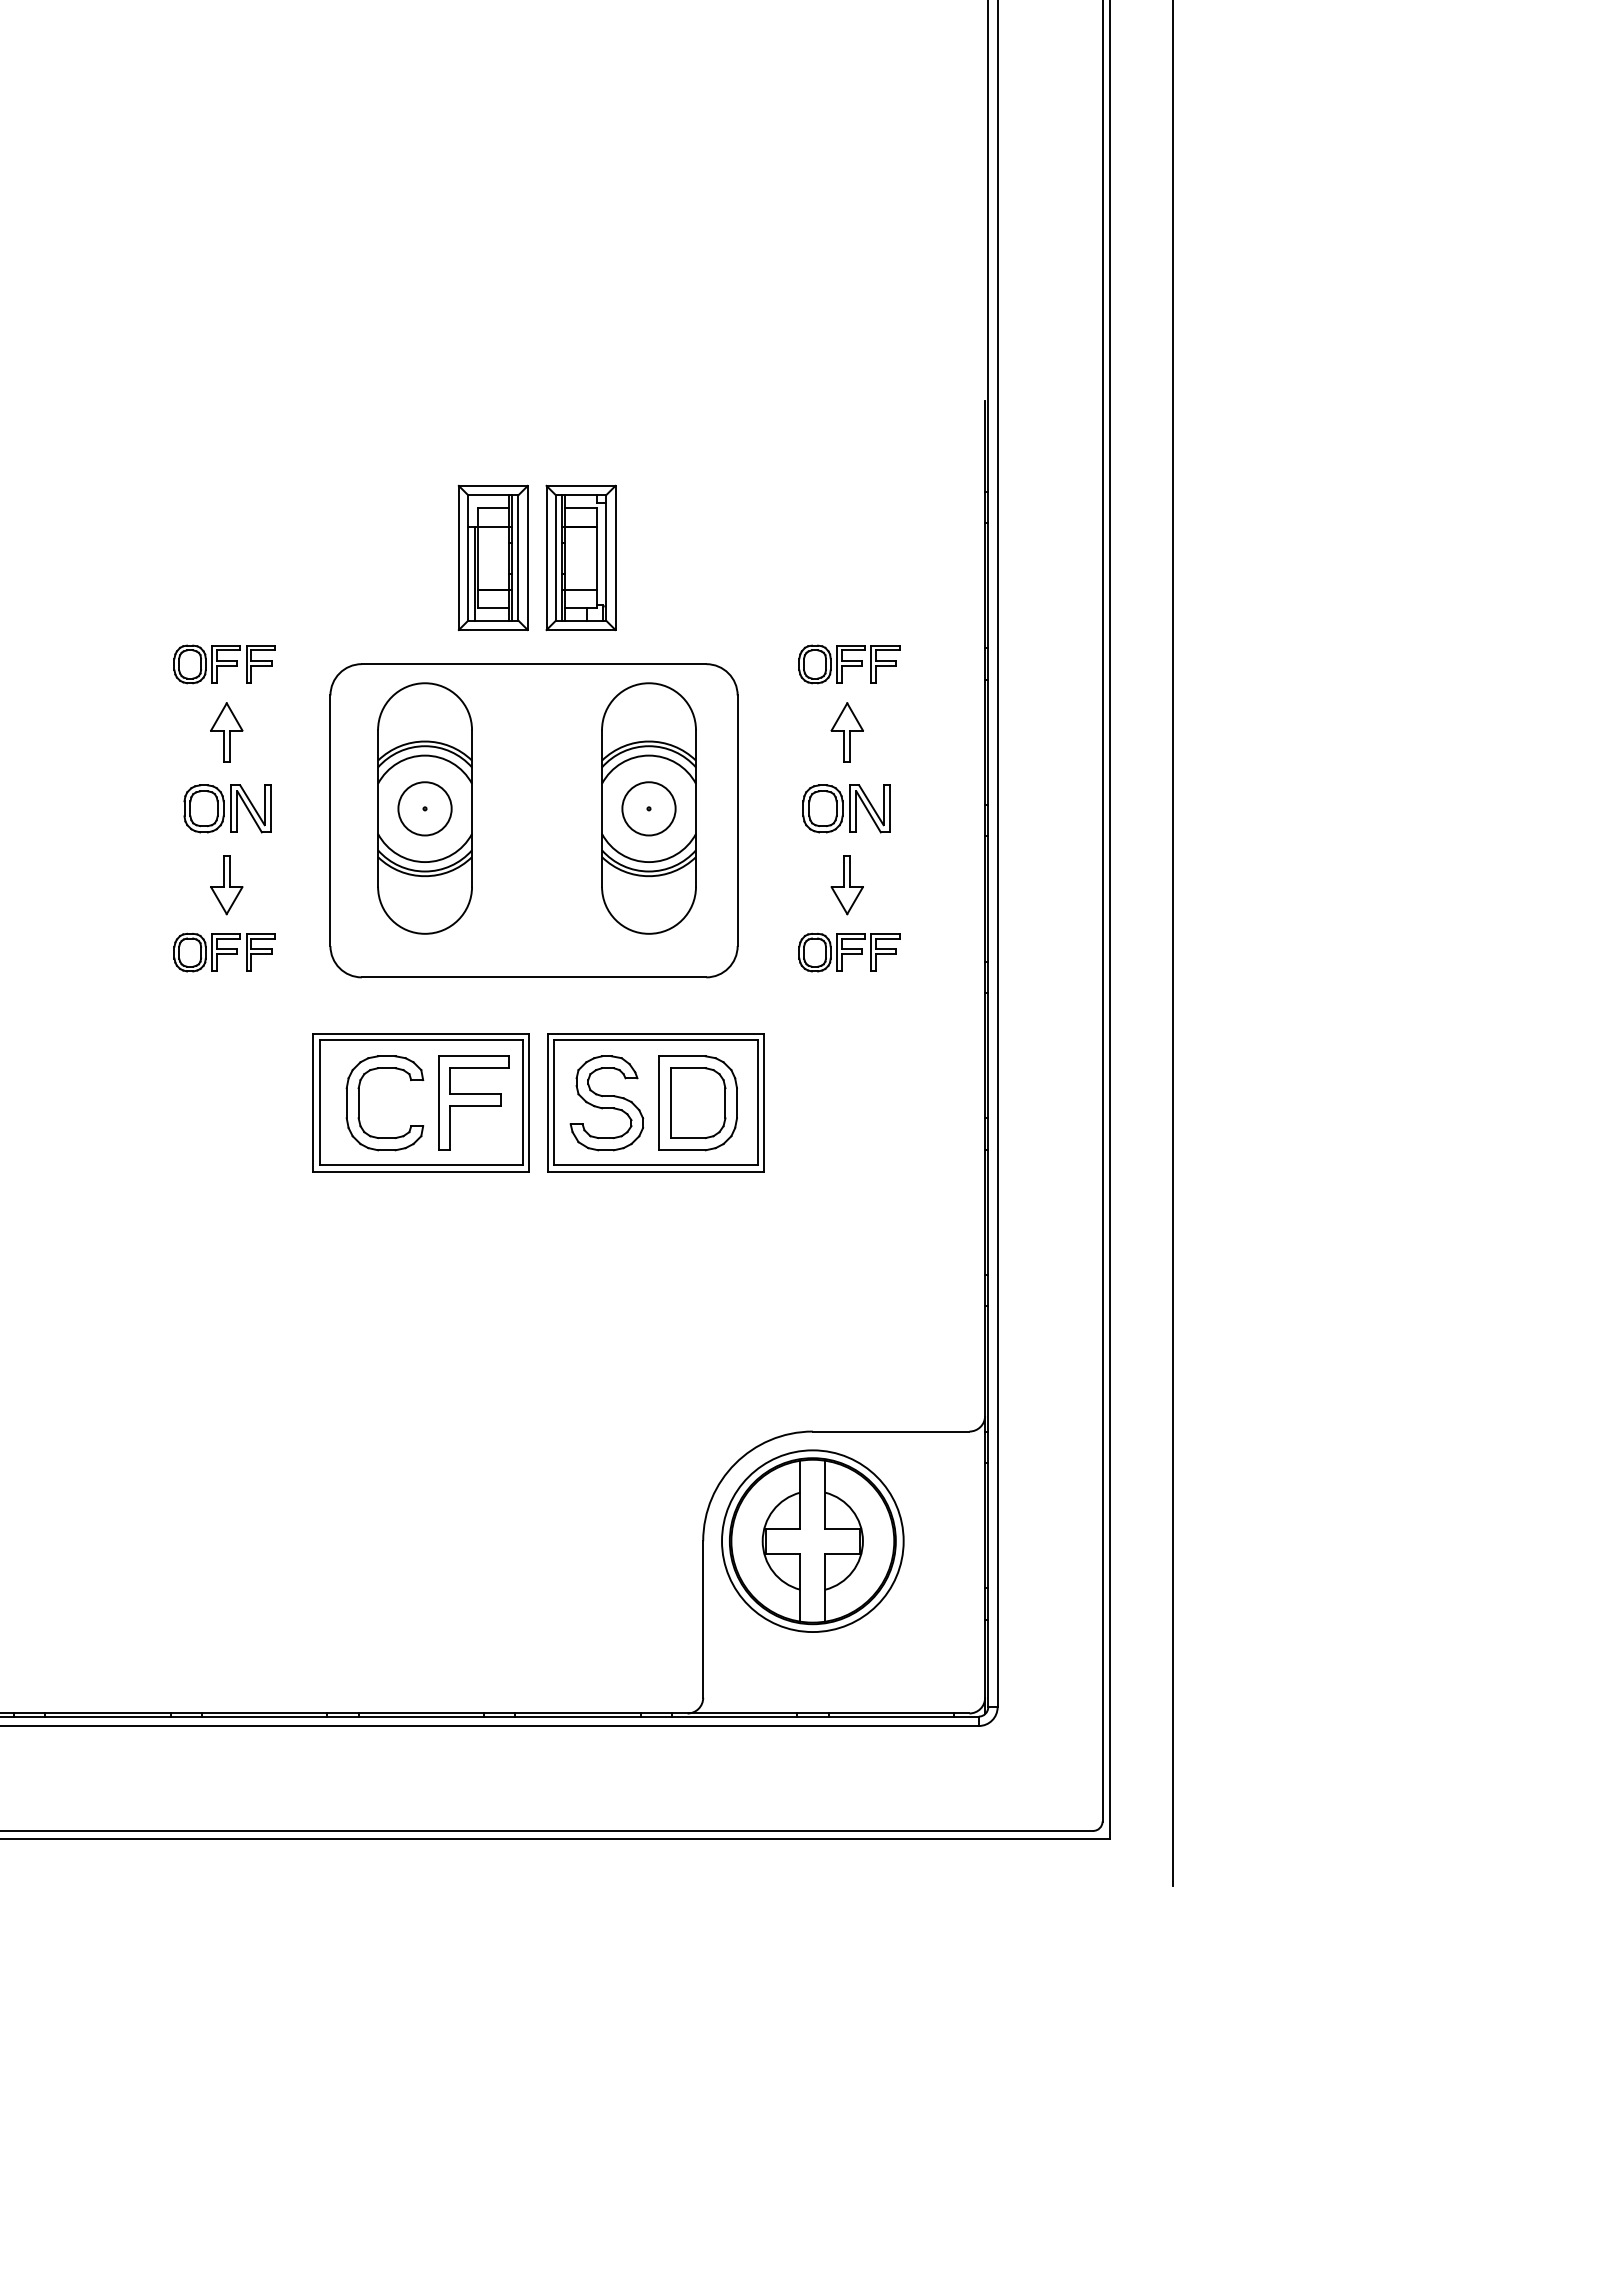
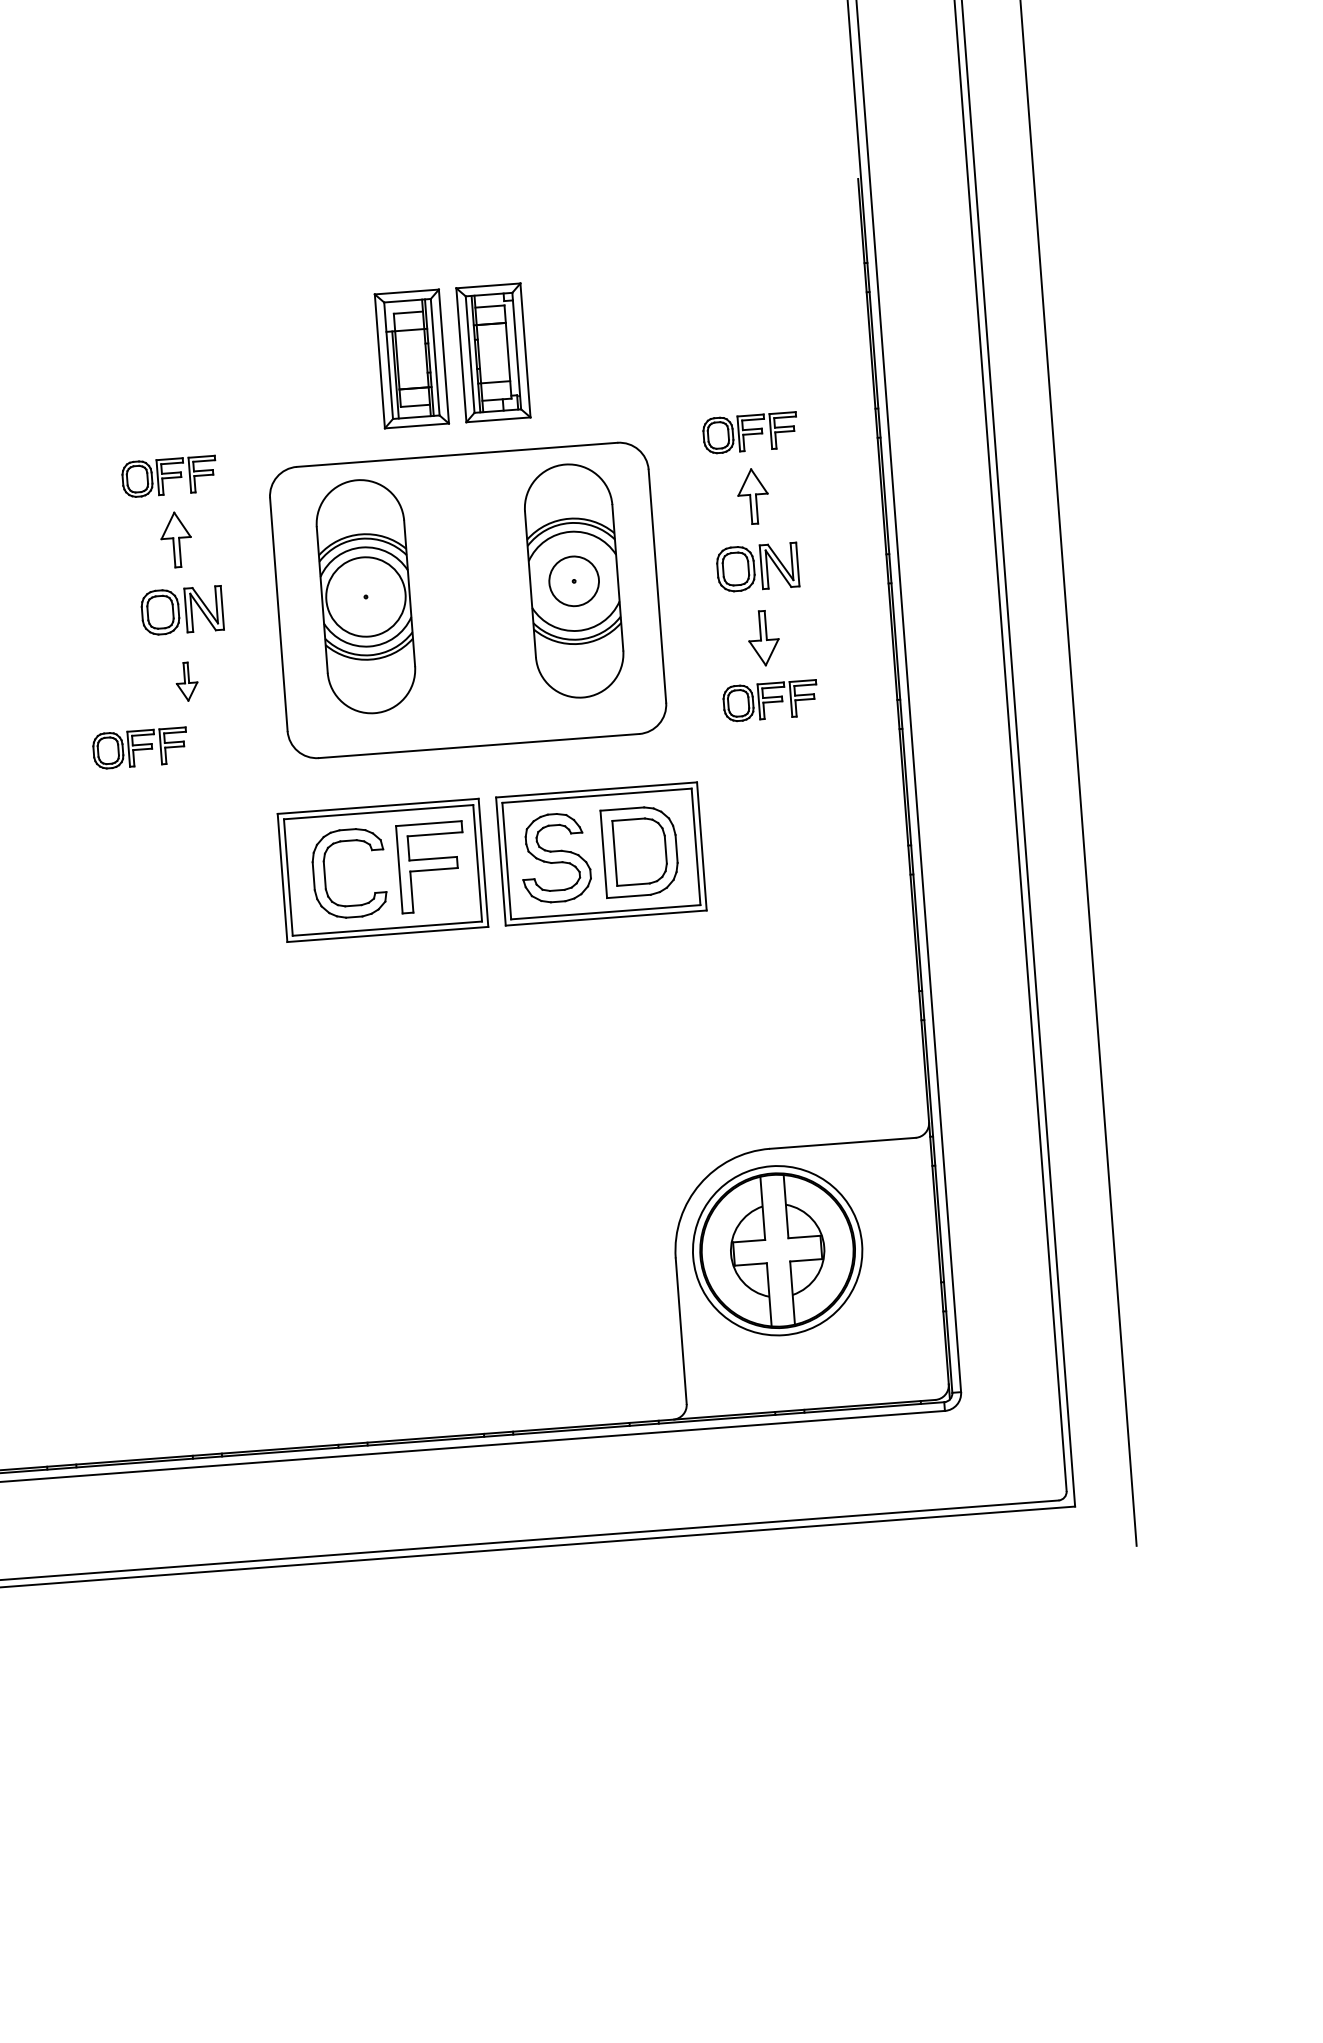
circle: (424, 808) -> (365, 596), size x1.6
part: (226, 885) -> (186, 682), size x0.7
part: (224, 952) -> (140, 748), moved

